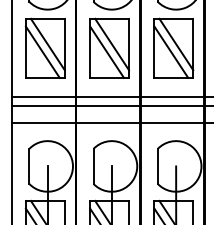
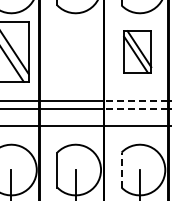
part: (109, 47) -> (73, 51), removed
part: (173, 47) -> (137, 51), size x0.7
line: (172, 97) -> (136, 101), solid -> dashed
line: (172, 105) -> (136, 109), solid -> dashed
line: (157, 165) -> (121, 169), solid -> dashed

